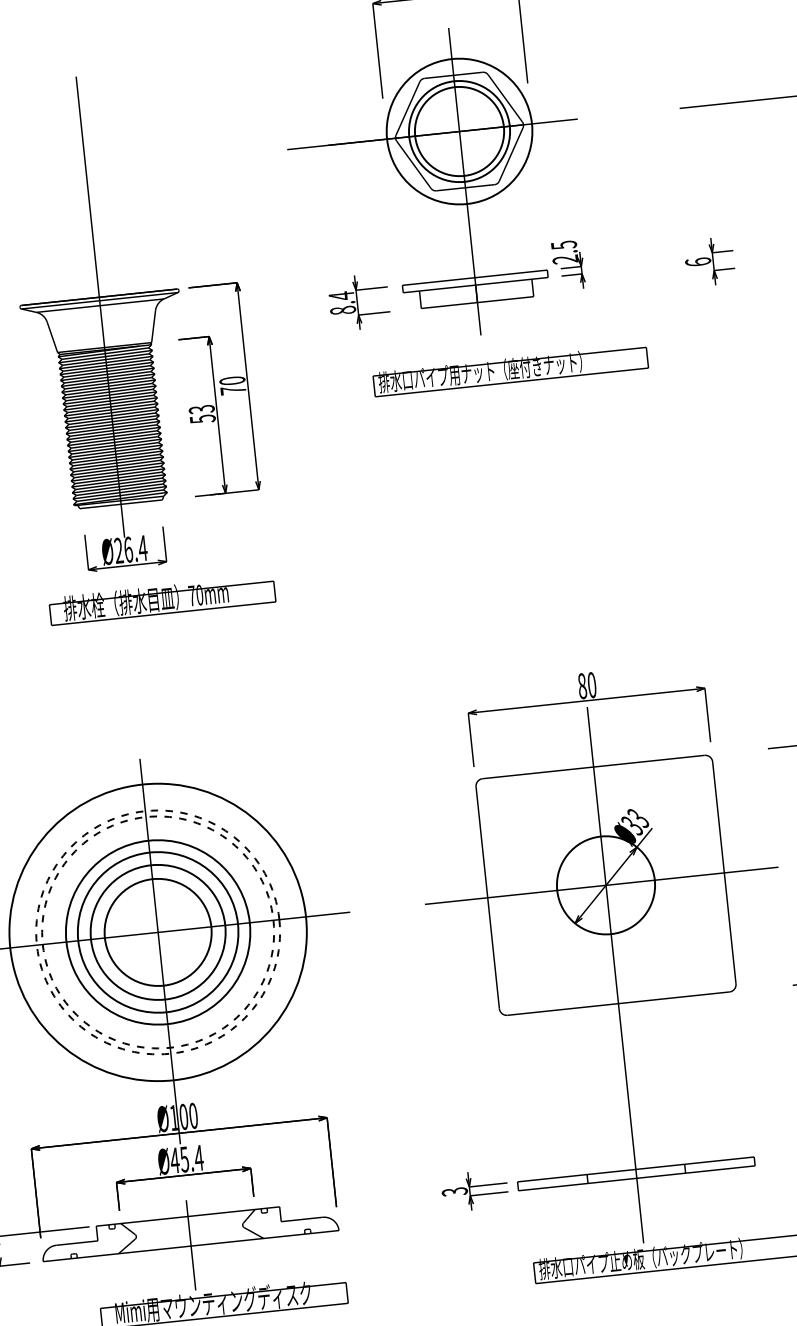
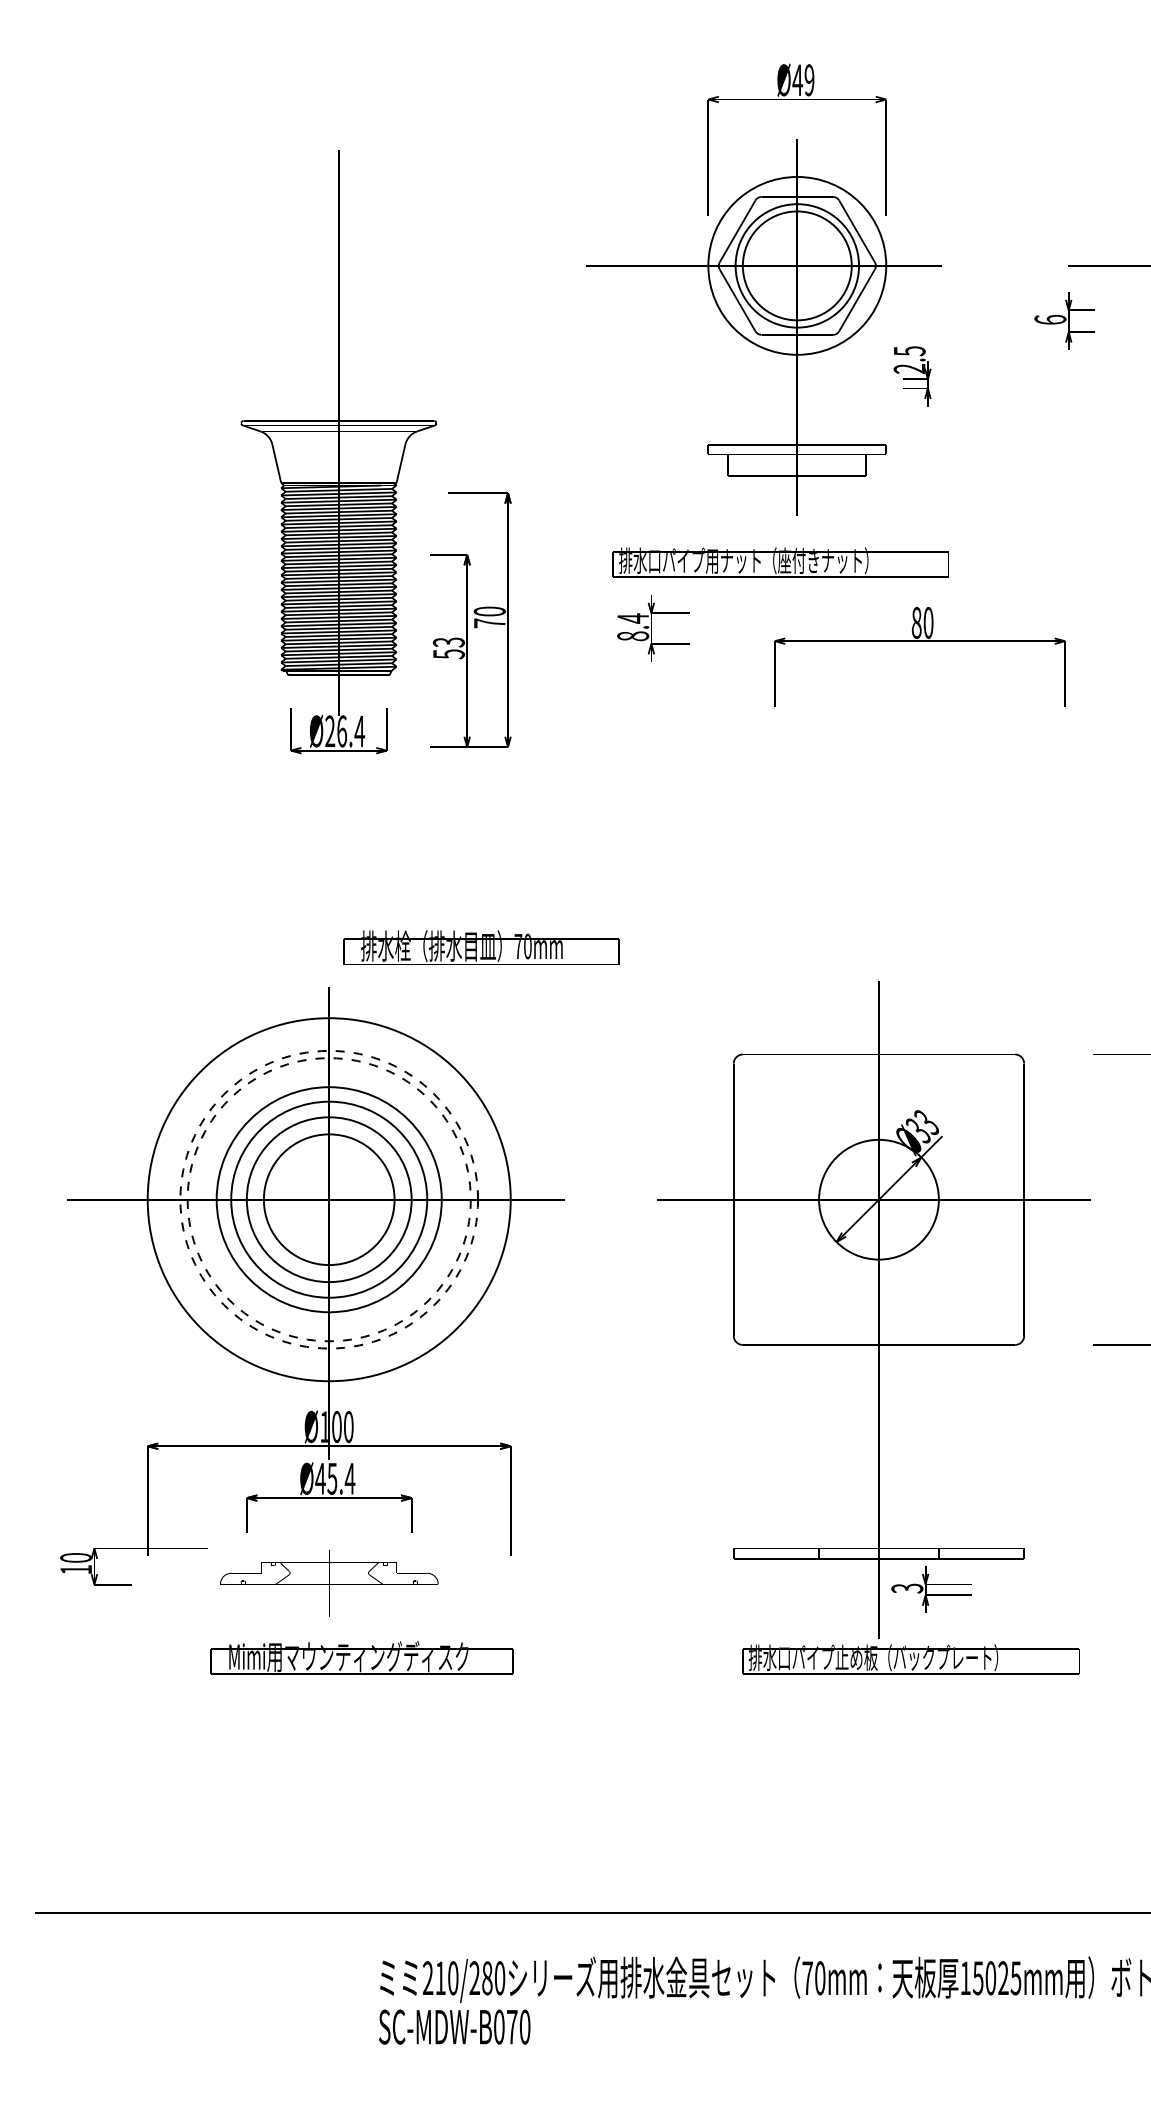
text: (709, 261) -> (1064, 320), moved
text: (568, 265) -> (912, 376), moved
text: (359, 302) -> (653, 628), moved
text: (510, 370) -> (780, 562), moved
text: (217, 388) -> (470, 619), moved
text: (162, 599) -> (481, 947), moved
text: (587, 713) -> (919, 656), moved
text: (474, 1190) -> (931, 1589), moved
part: (191, 1245) -> (329, 1583), size x0.6

